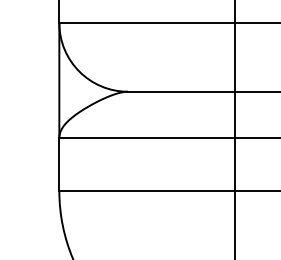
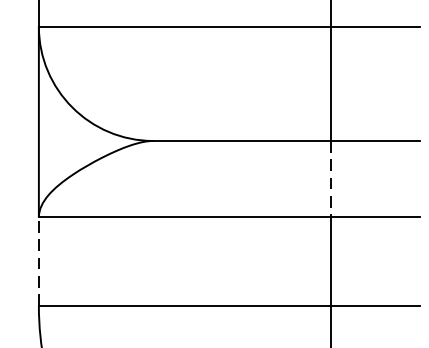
line: (234, 114) -> (330, 178), solid -> dashed
line: (59, 164) -> (39, 262), solid -> dashed

